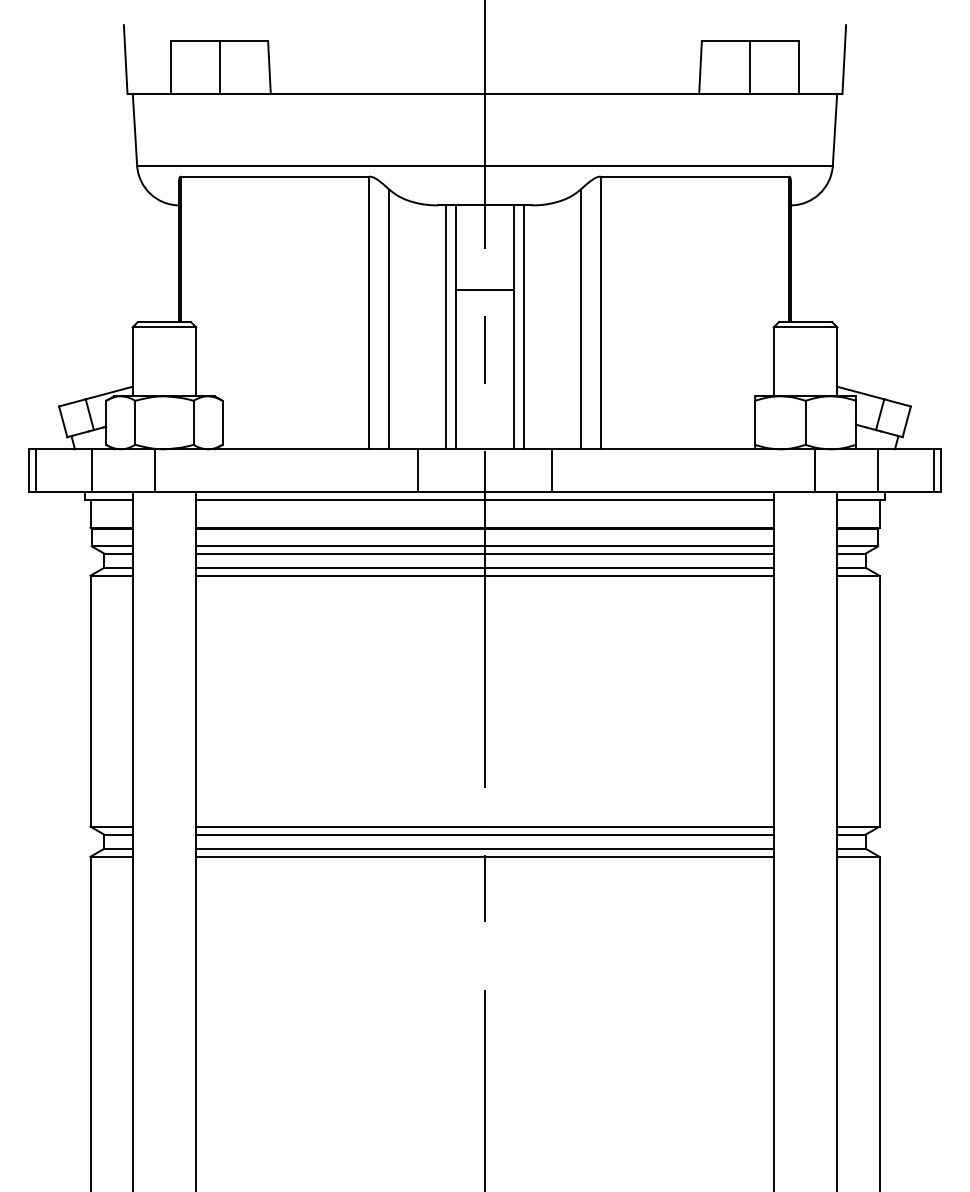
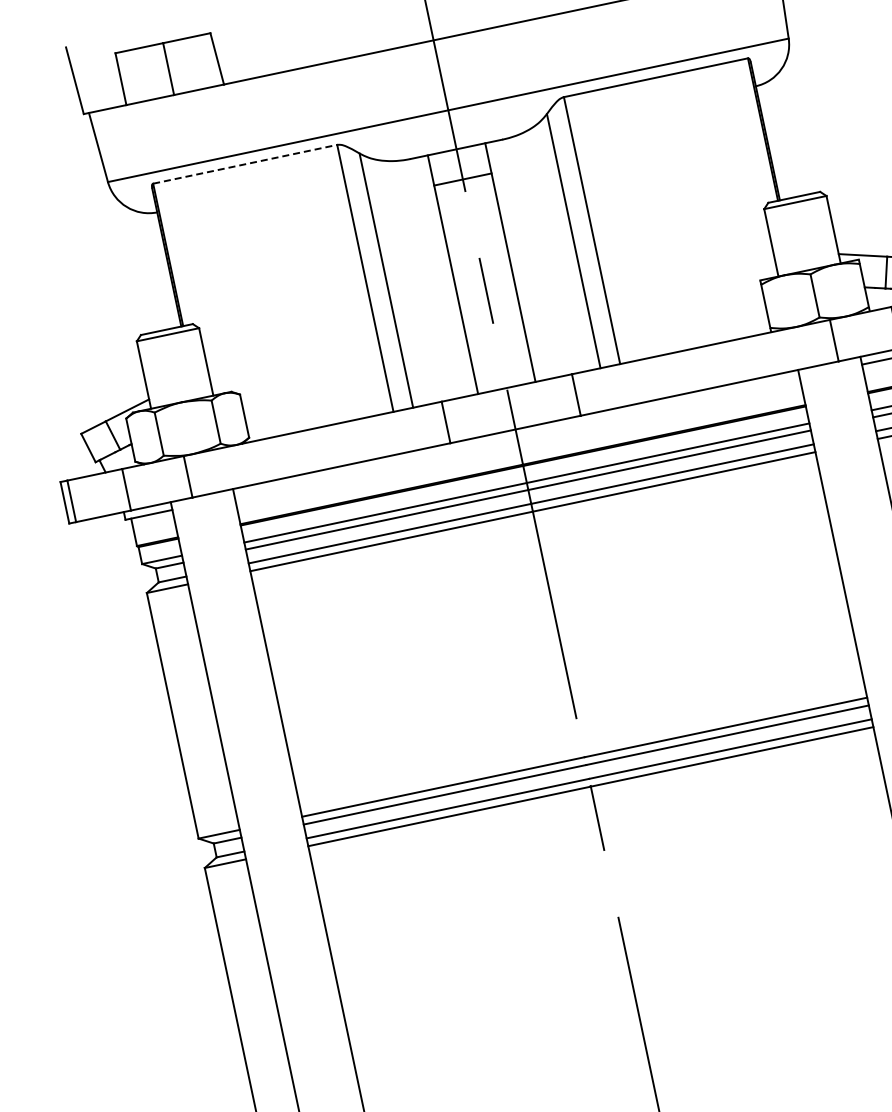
line: (275, 176) -> (245, 164), solid -> dashed
line: (484, 290) -> (462, 179), moved
line: (446, 327) -> (444, 276), removed
line: (523, 327) -> (519, 260), removed
line: (484, 499) -> (516, 437), removed

